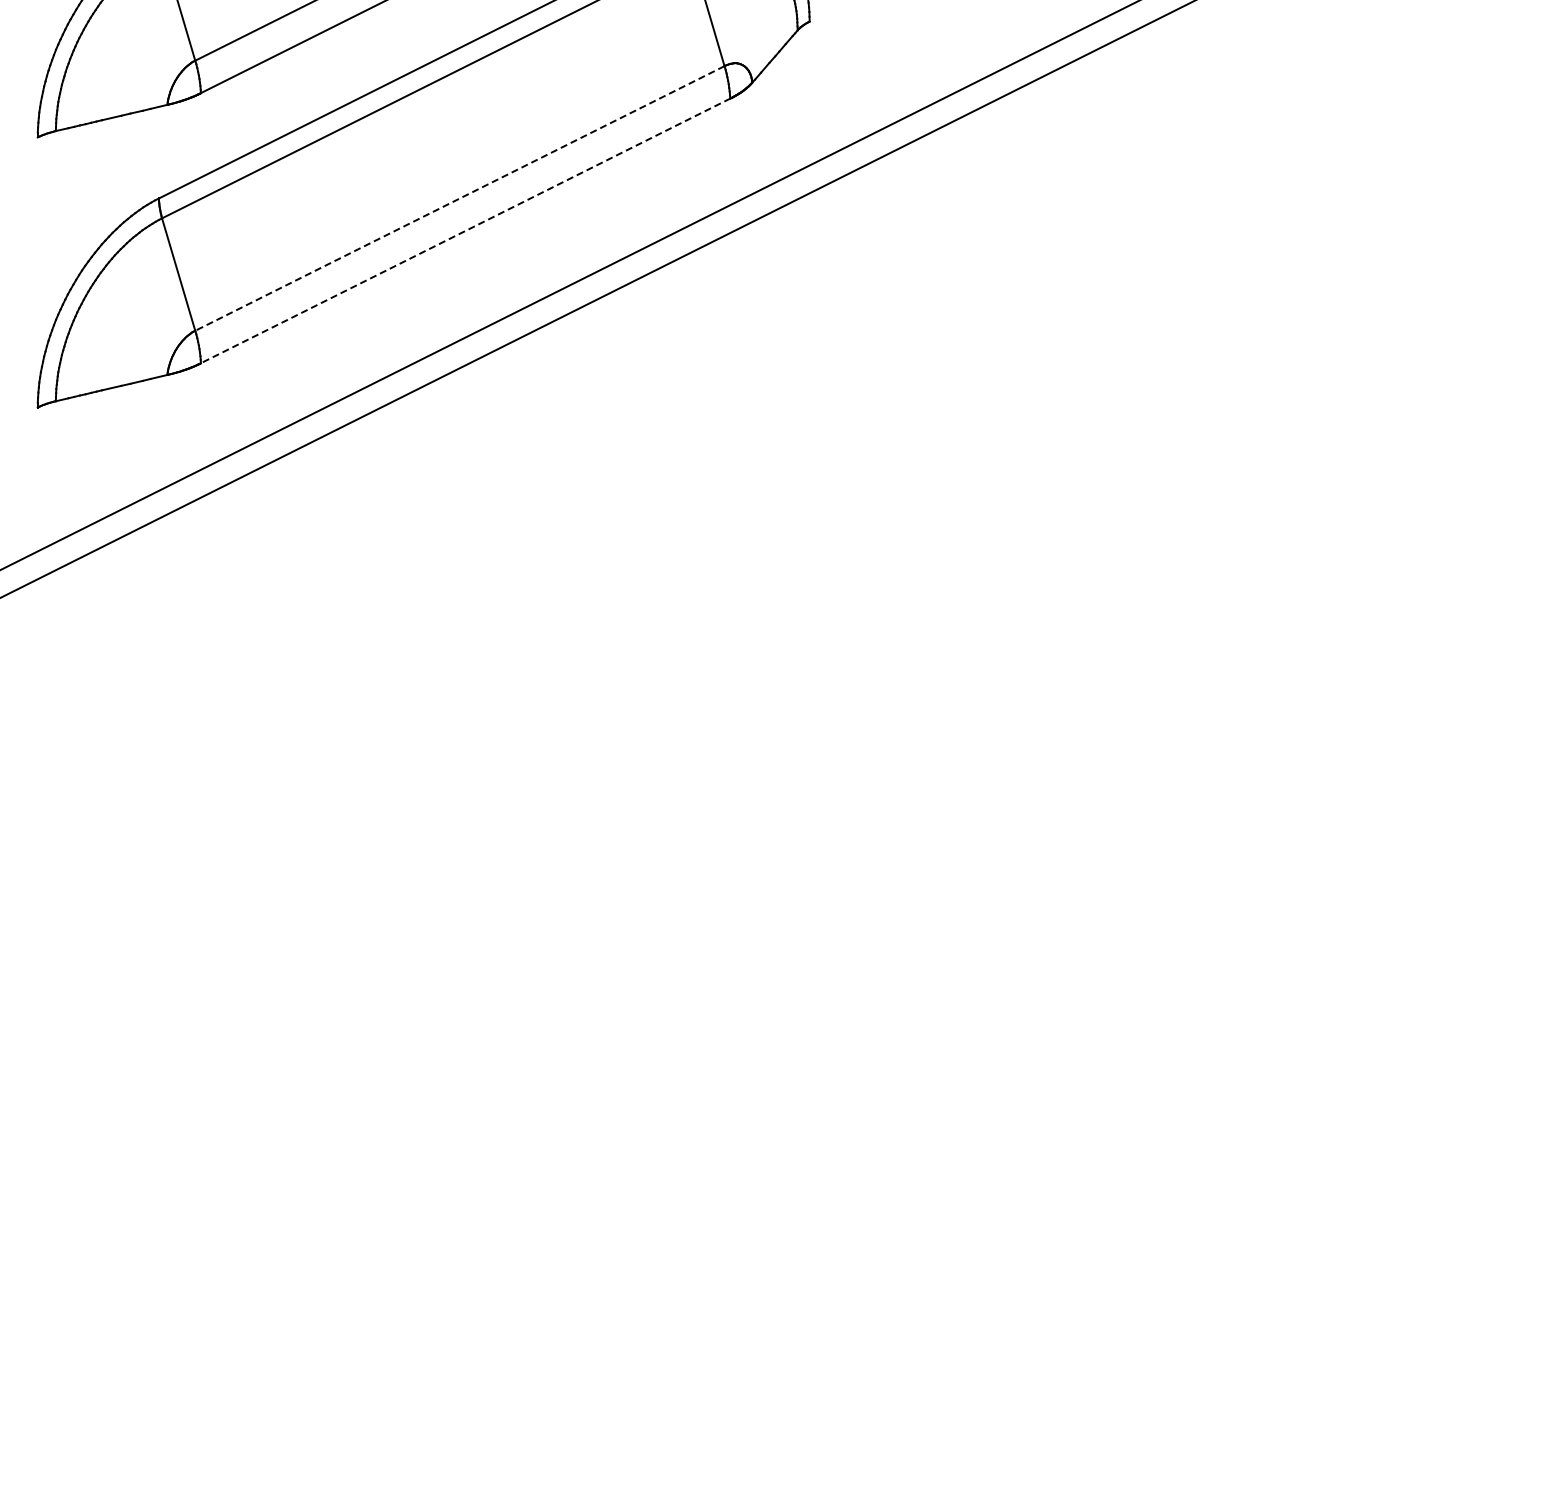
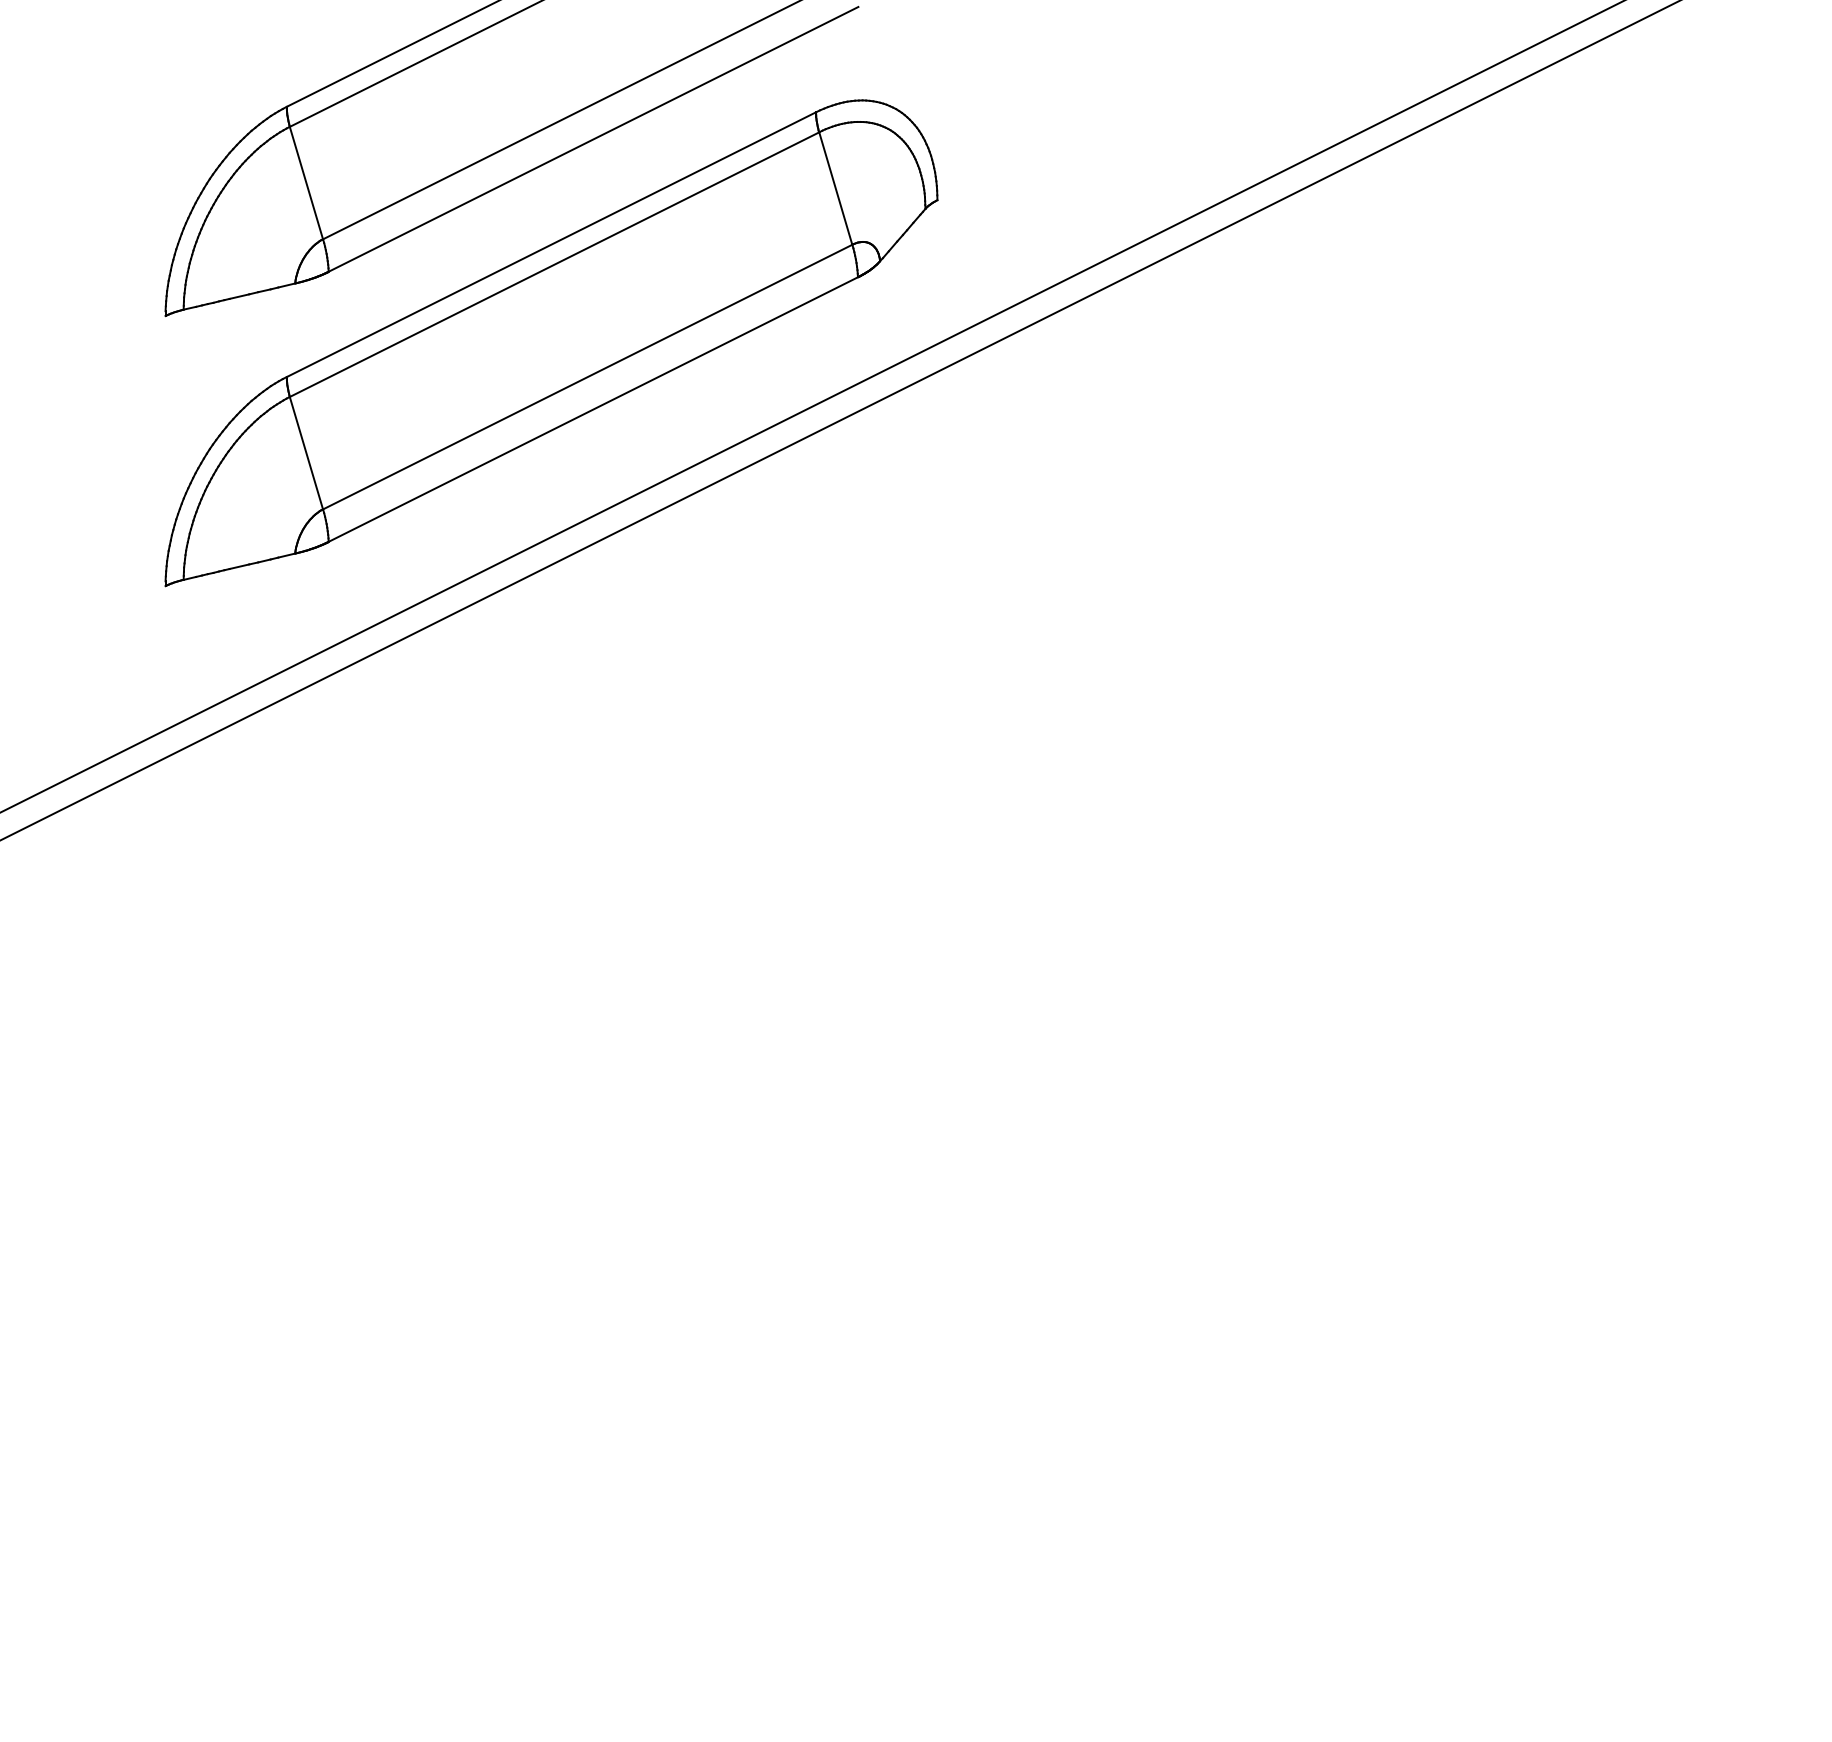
line: (459, 198) -> (587, 377), dashed -> solid
line: (465, 230) -> (593, 409), dashed -> solid

